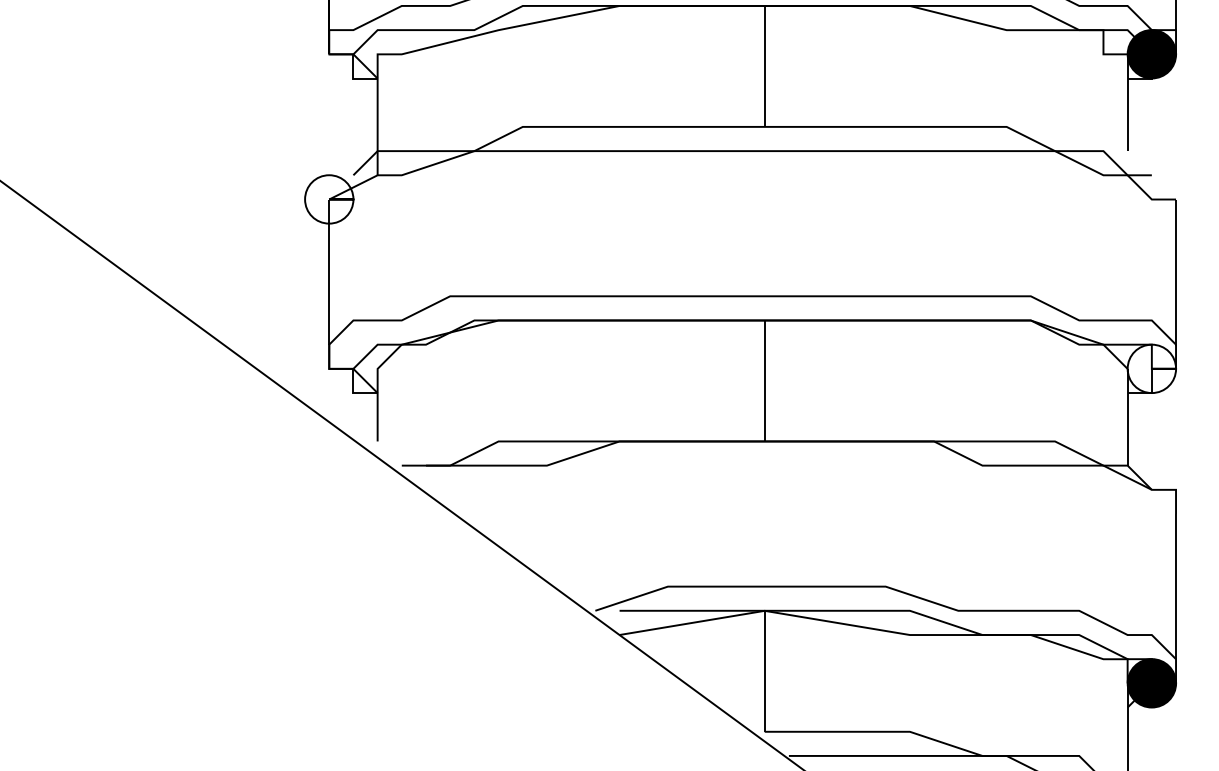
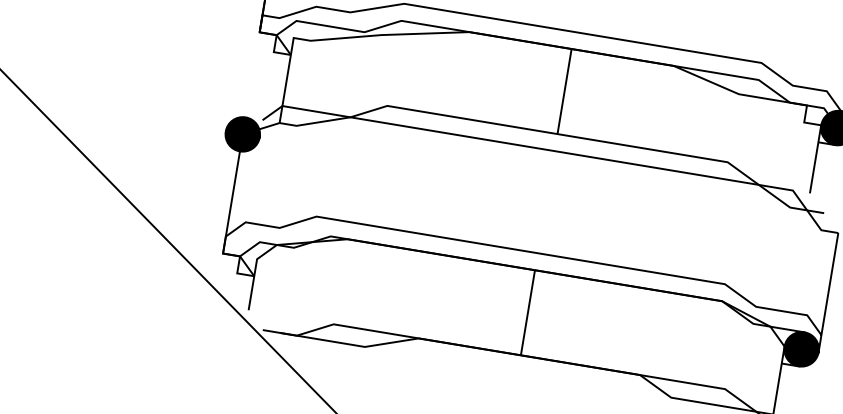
fill: (329, 199) -> (242, 134), added
fill: (1151, 368) -> (801, 349), added

